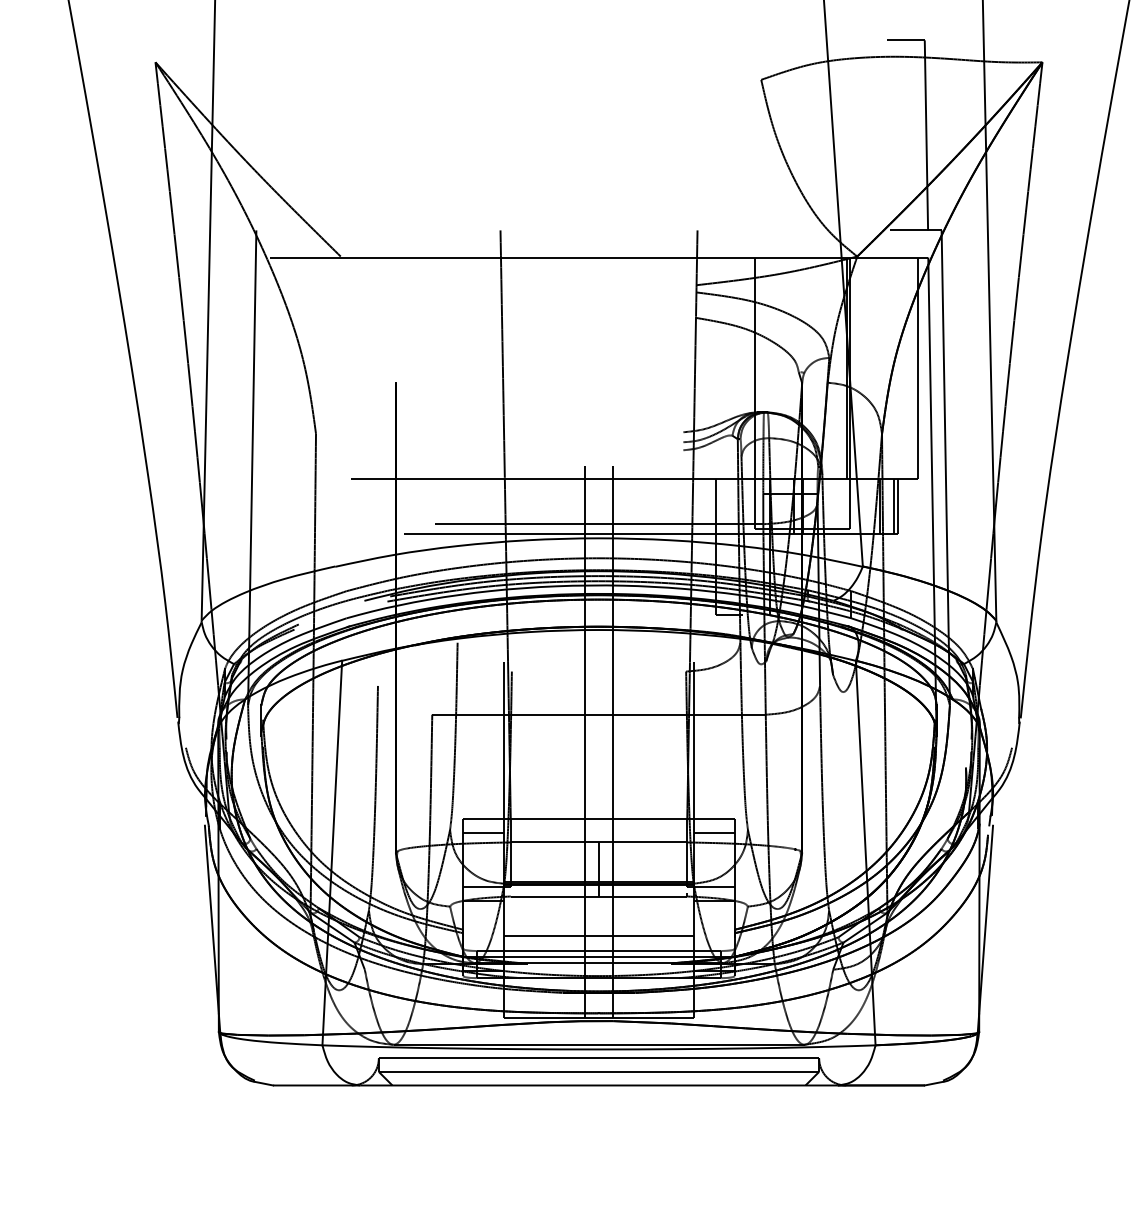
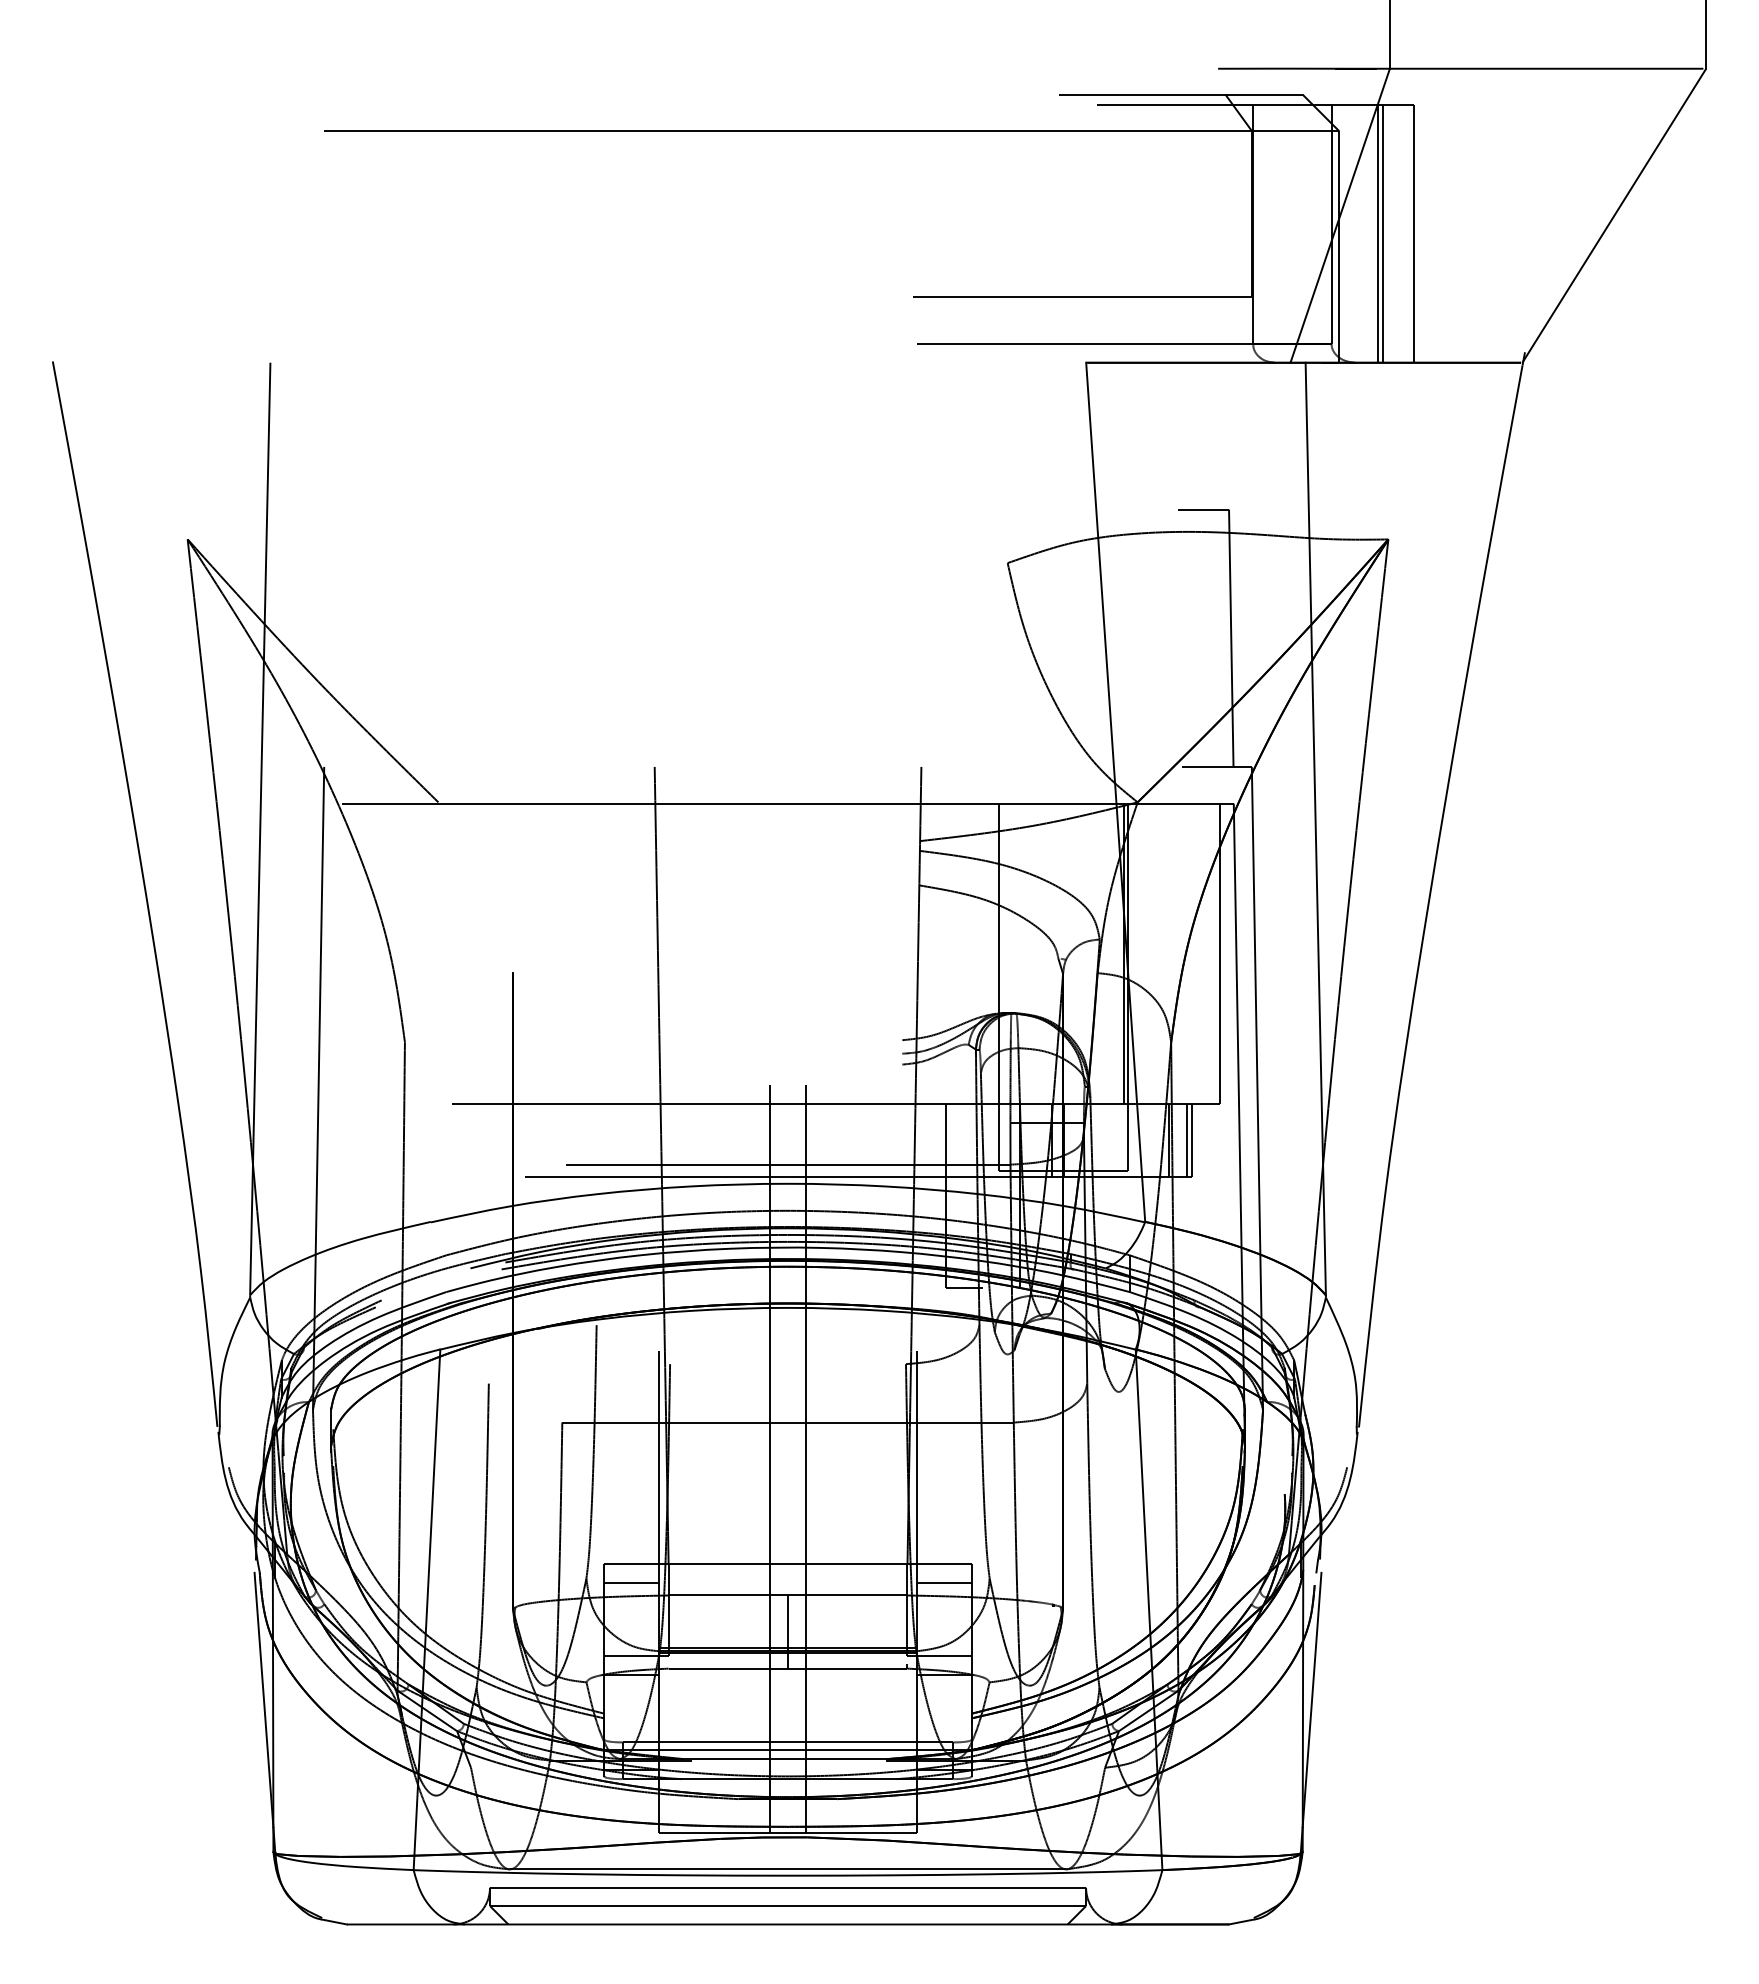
line: (598, 935) -> (787, 1721), removed

